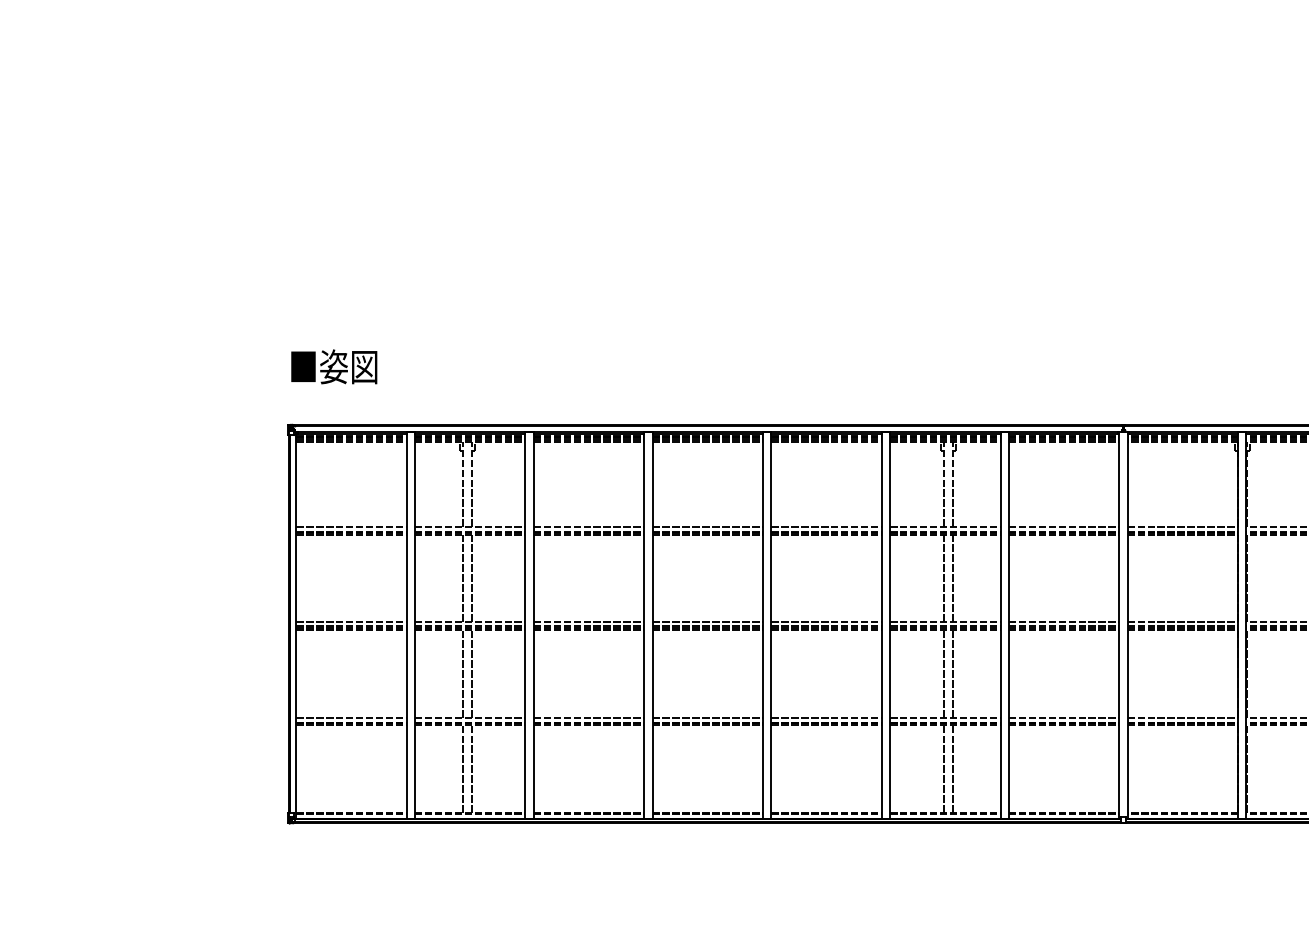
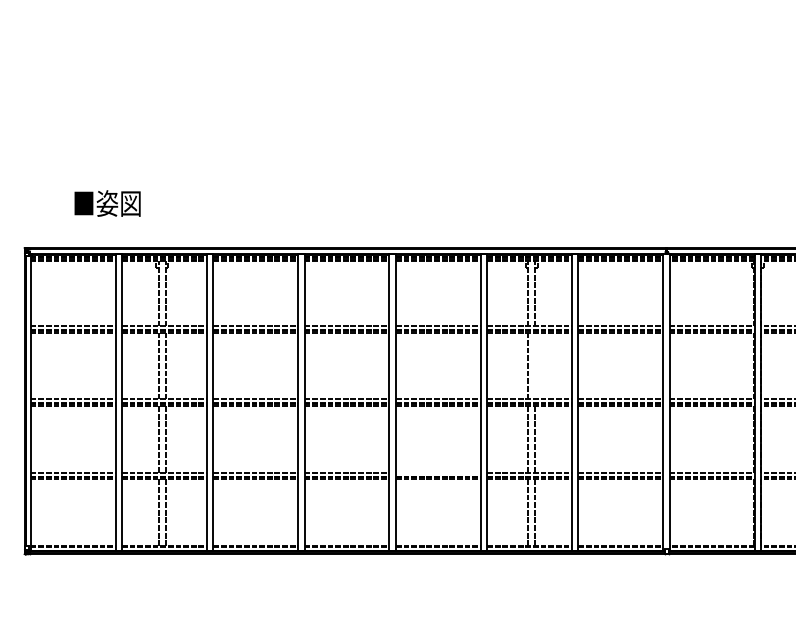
text: (334, 366) -> (107, 203), moved
line: (952, 578) -> (535, 366), removed
line: (826, 717) -> (438, 473), removed

